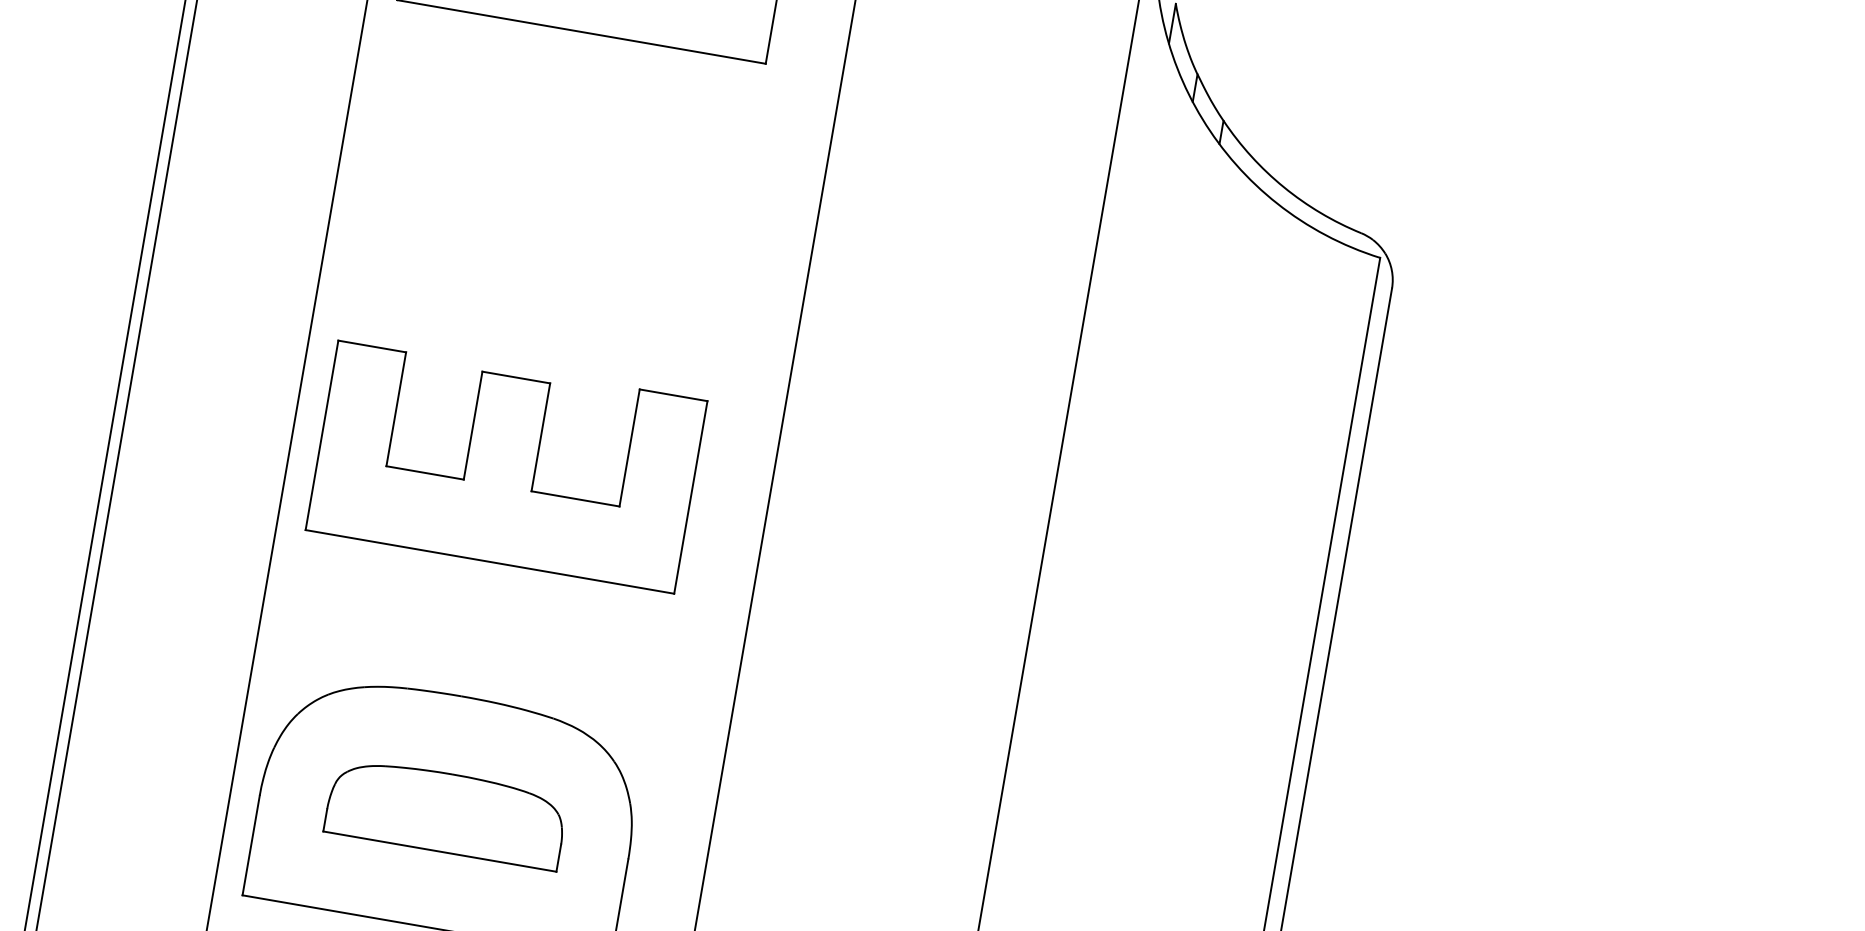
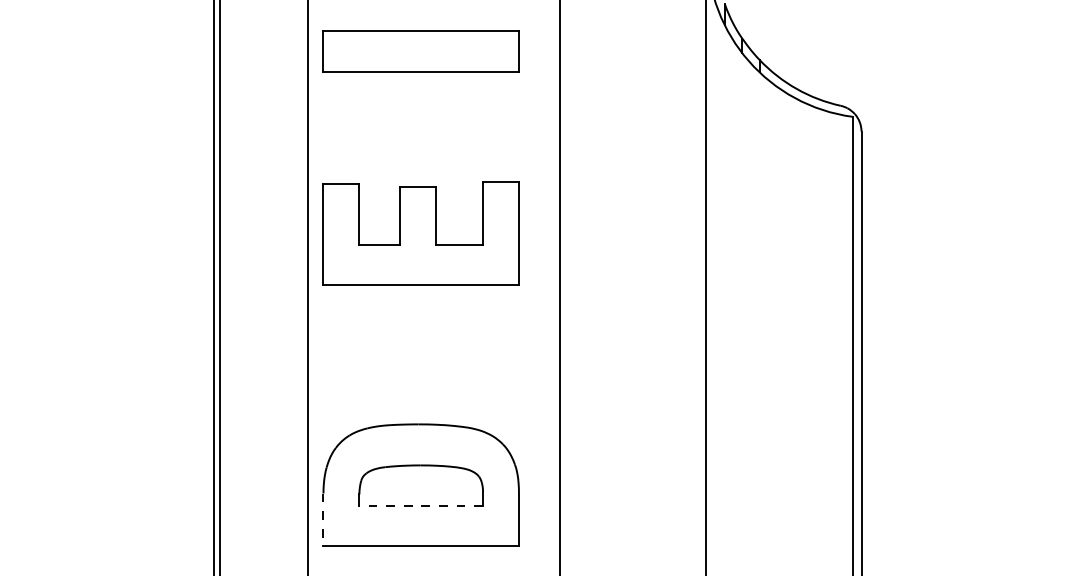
part: (505, 465) -> (420, 233), moved
line: (250, 846) -> (323, 520), solid -> dashed
line: (440, 852) -> (421, 506), solid -> dashed

